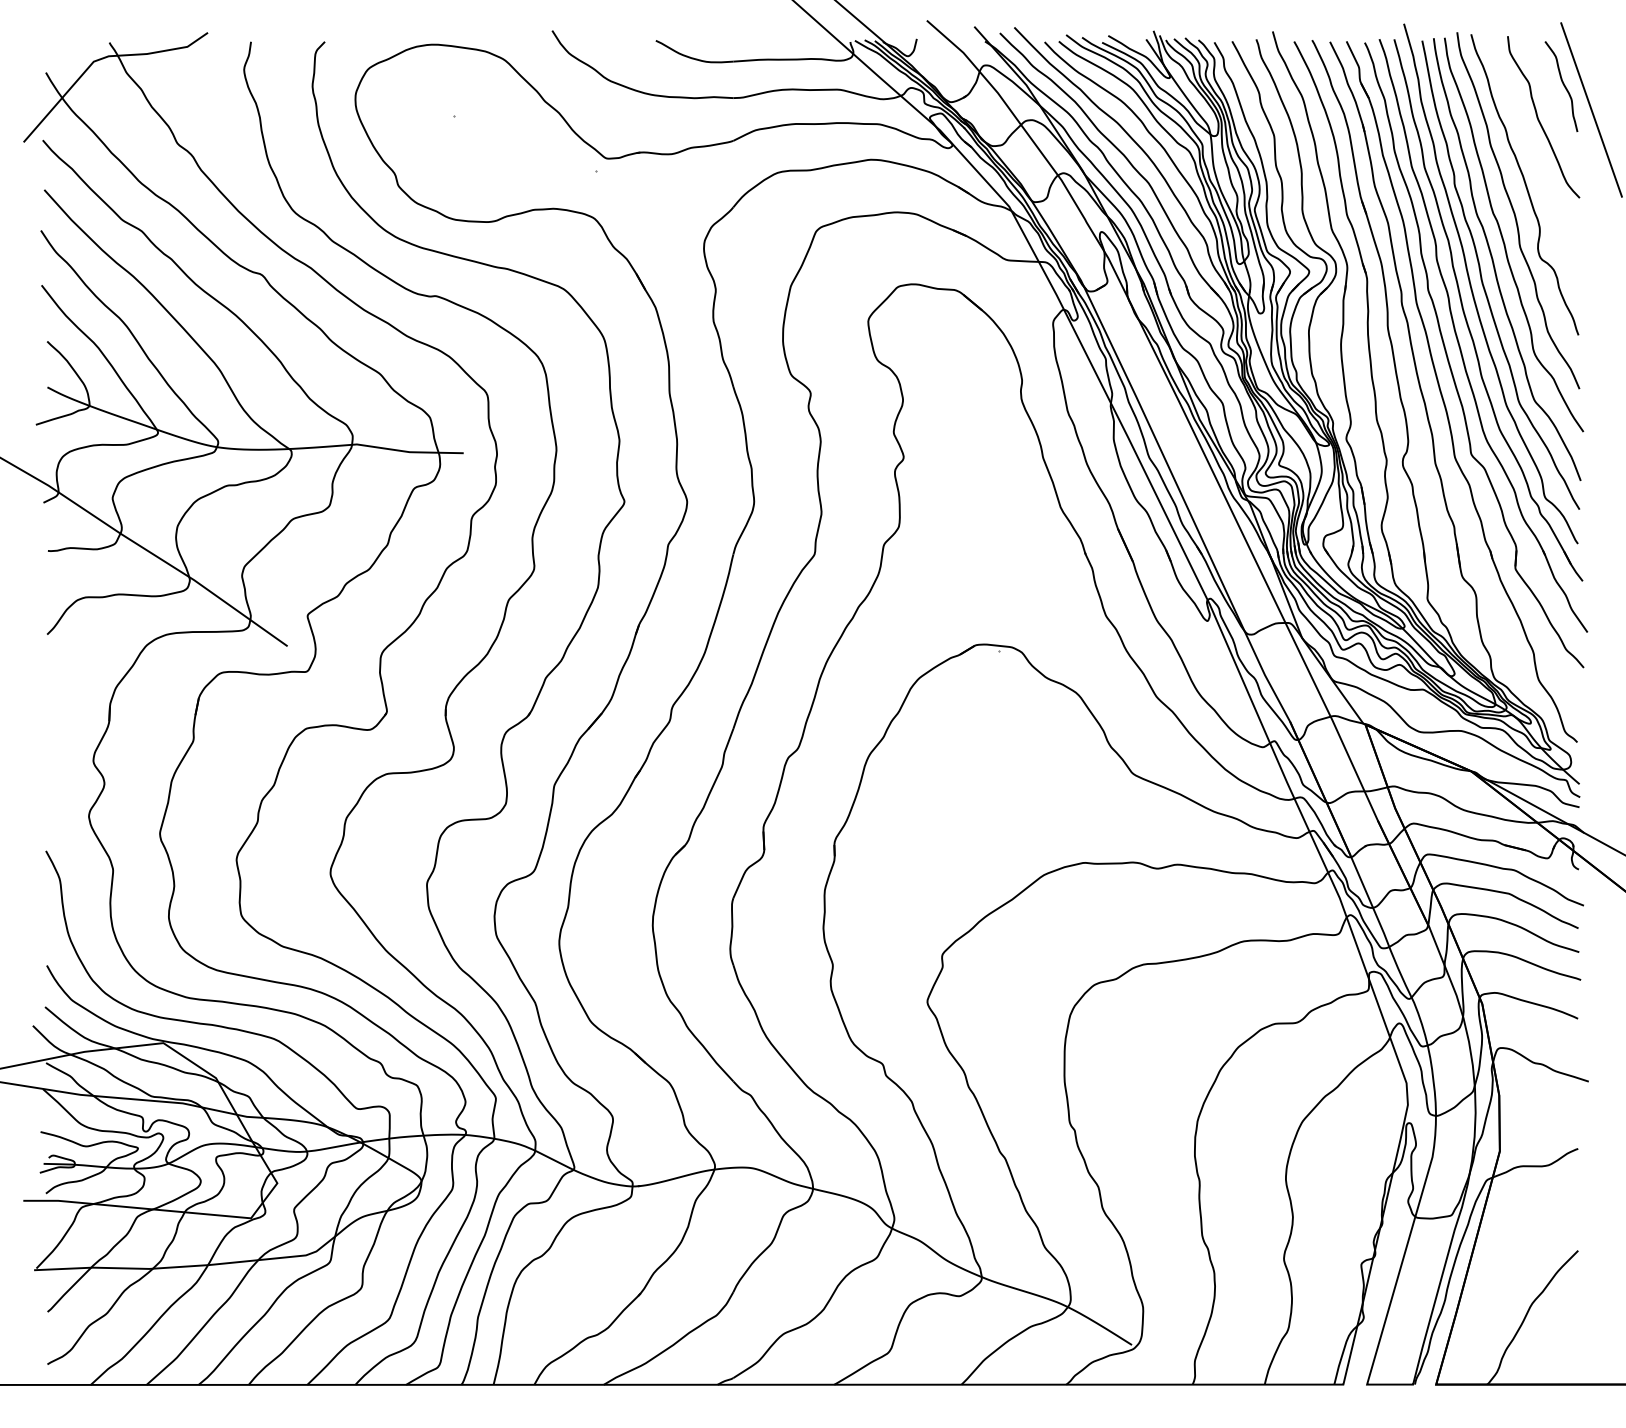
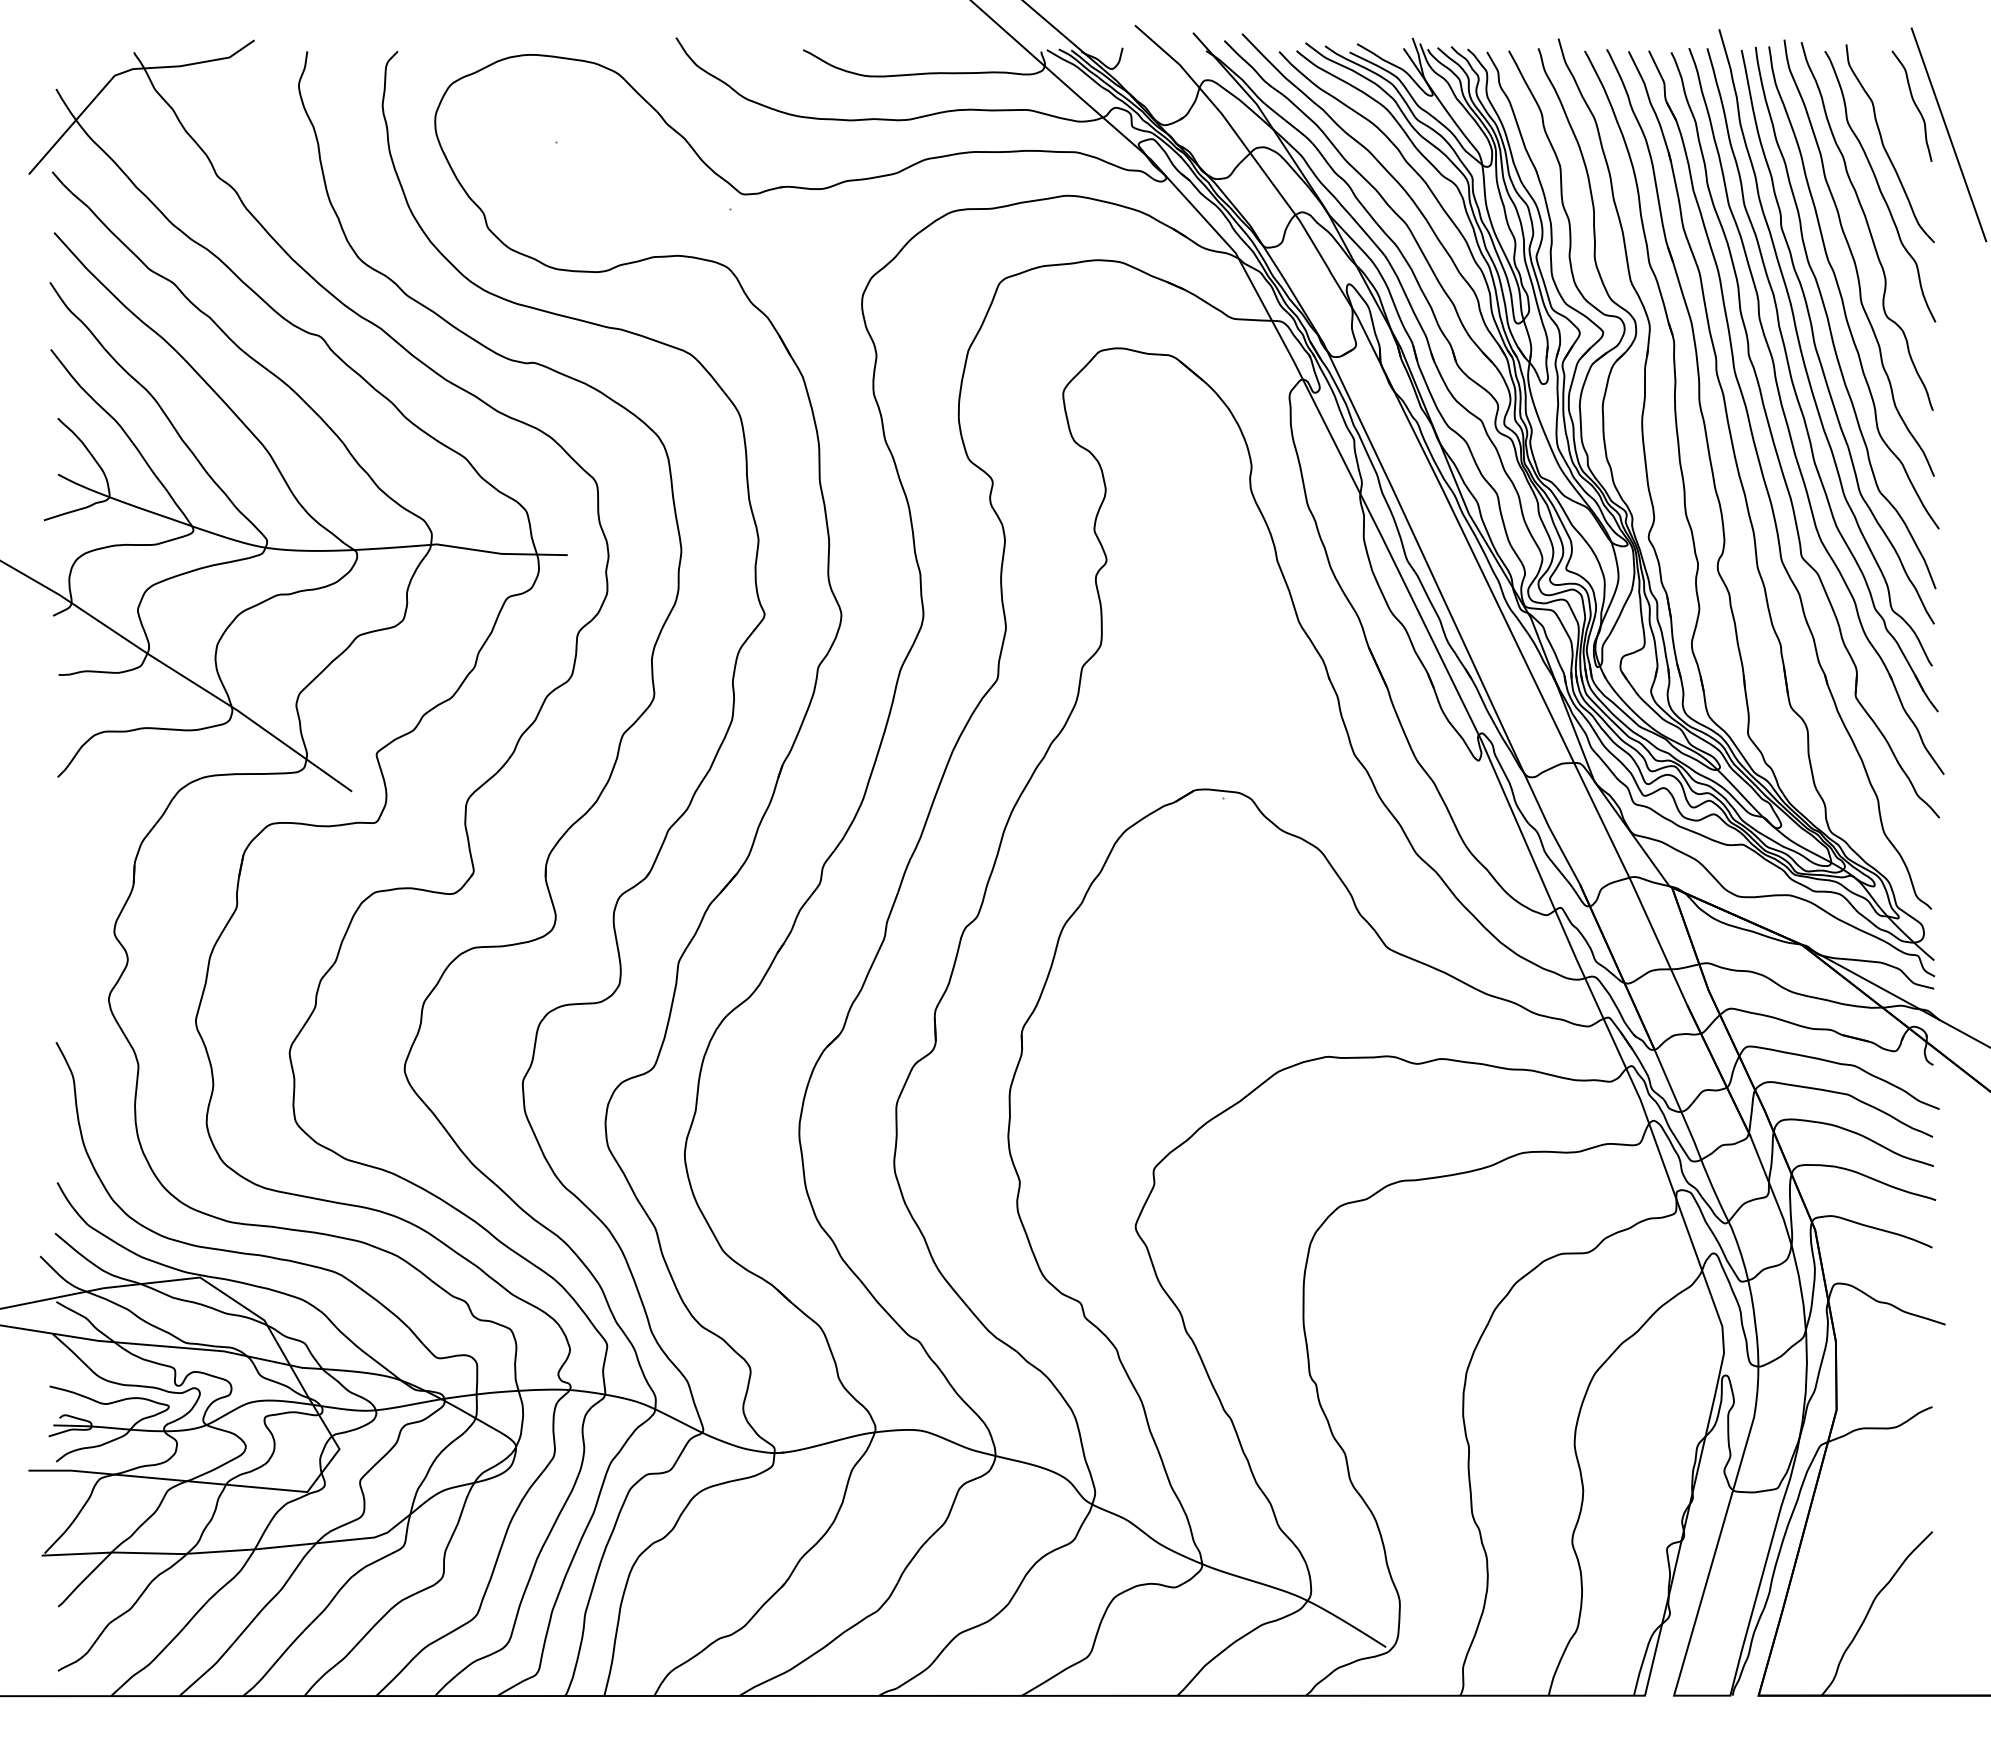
curve: (1534, 152) -> (1879, 186), added

